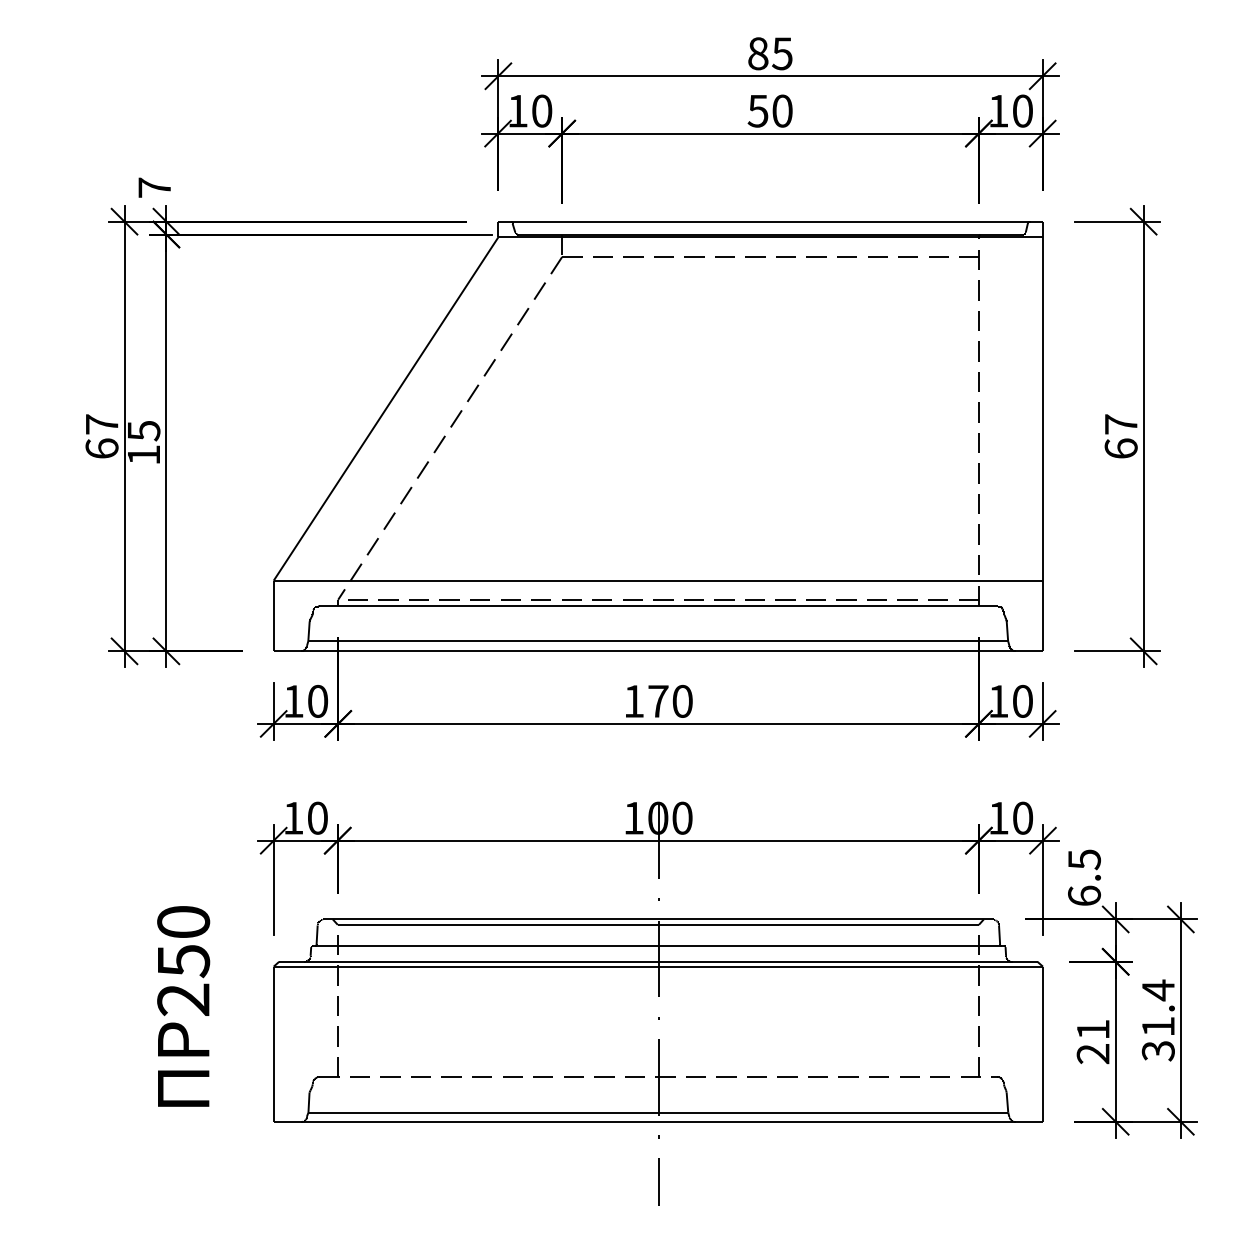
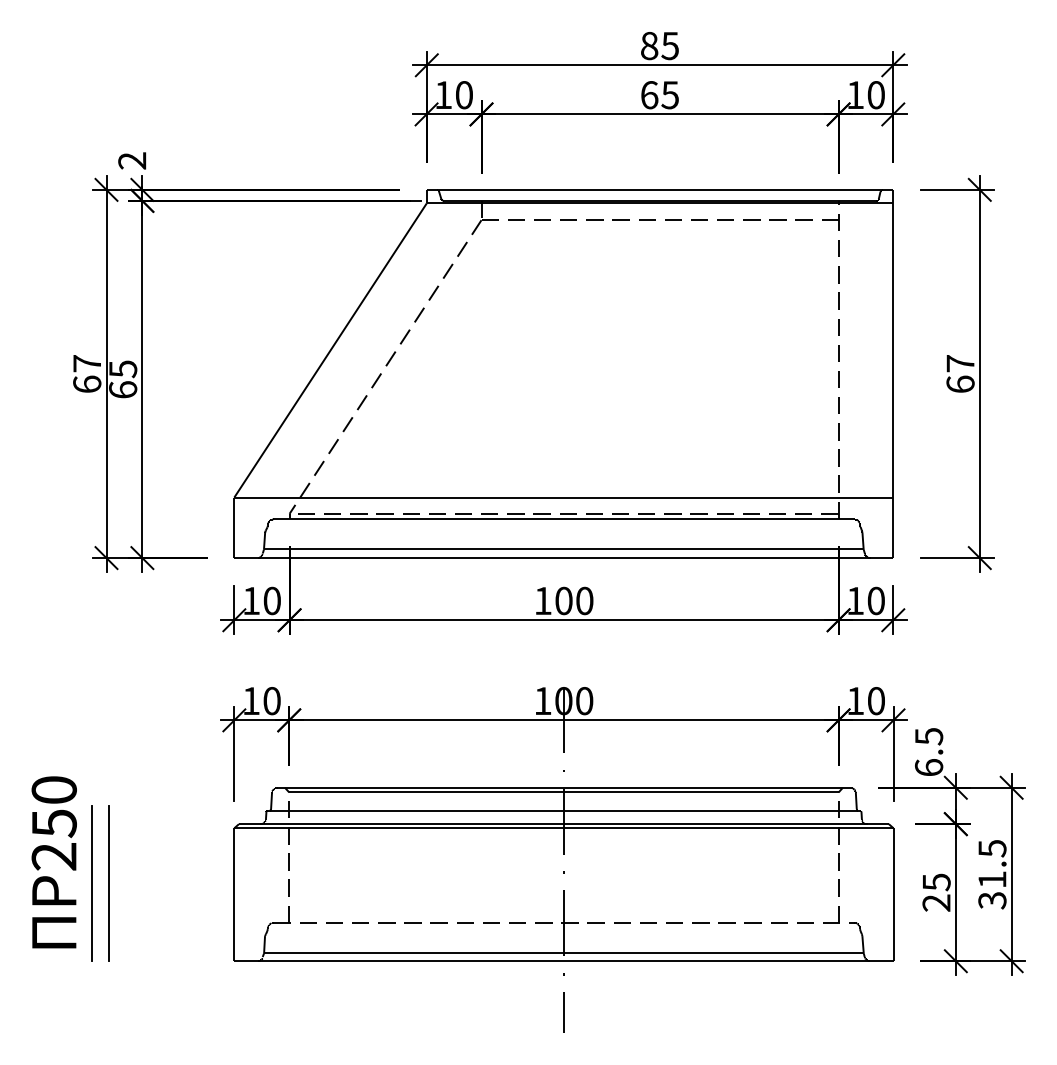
text: (769, 110) -> (659, 94), 50 -> 65
text: (154, 187) -> (132, 160), 7 -> 2
text: (143, 454) -> (122, 389), 15 -> 65
text: (658, 700) -> (564, 600), 170 -> 100
text: (1158, 990) -> (992, 848), 31.4 -> 31.5
text: (183, 1006) -> (54, 862), moved
text: (1093, 1029) -> (936, 882), 21 -> 25
line: (107, 1030) -> (91, 882), added
line: (126, 1031) -> (108, 883), added

